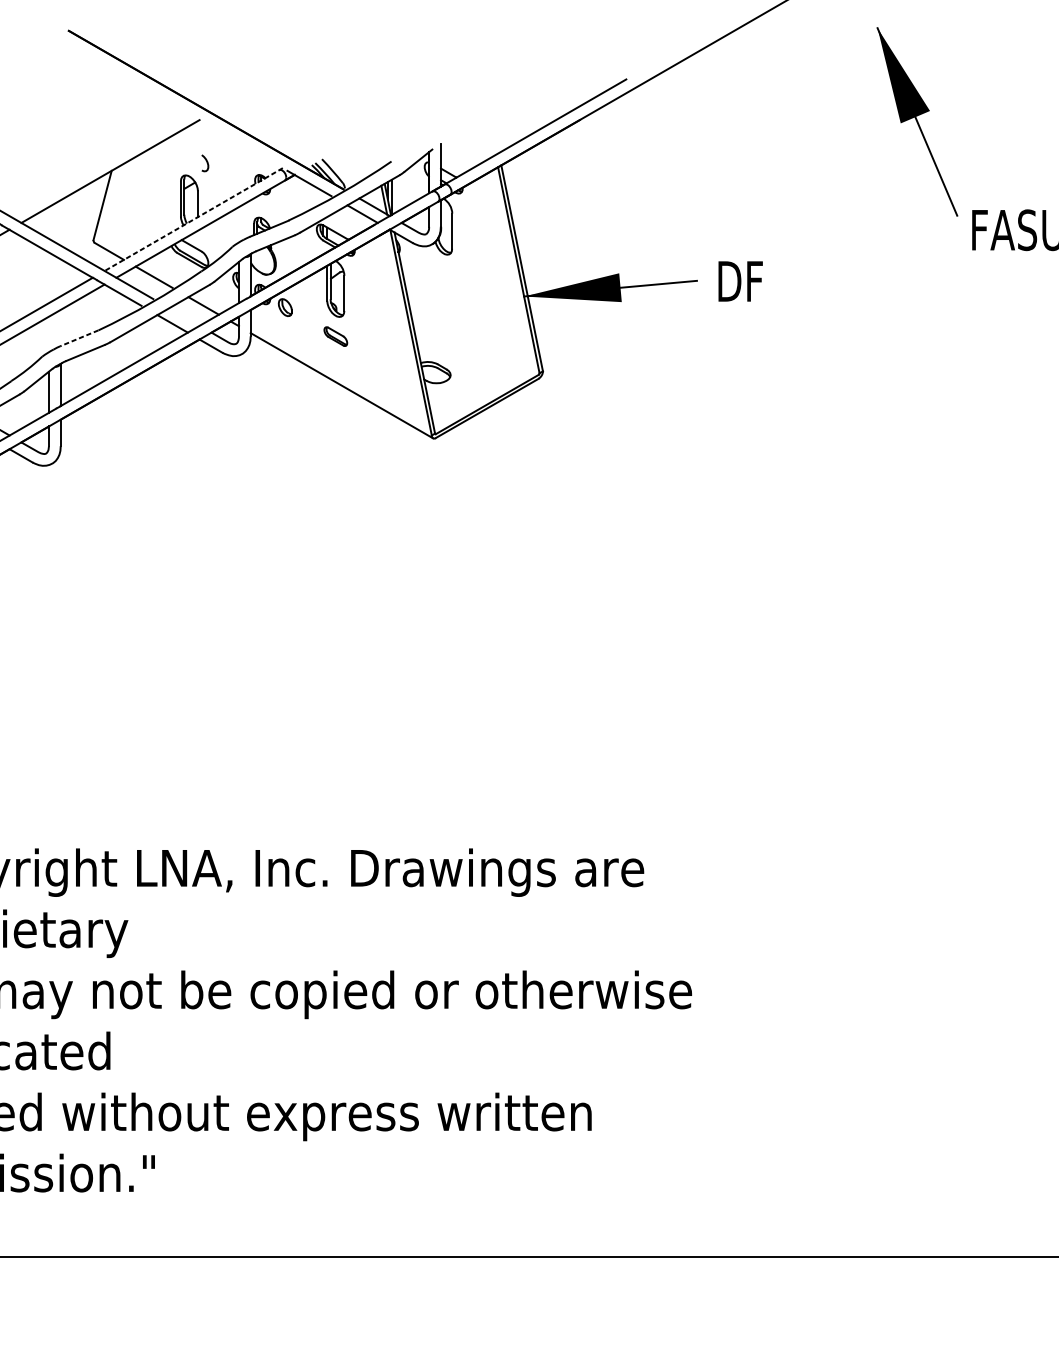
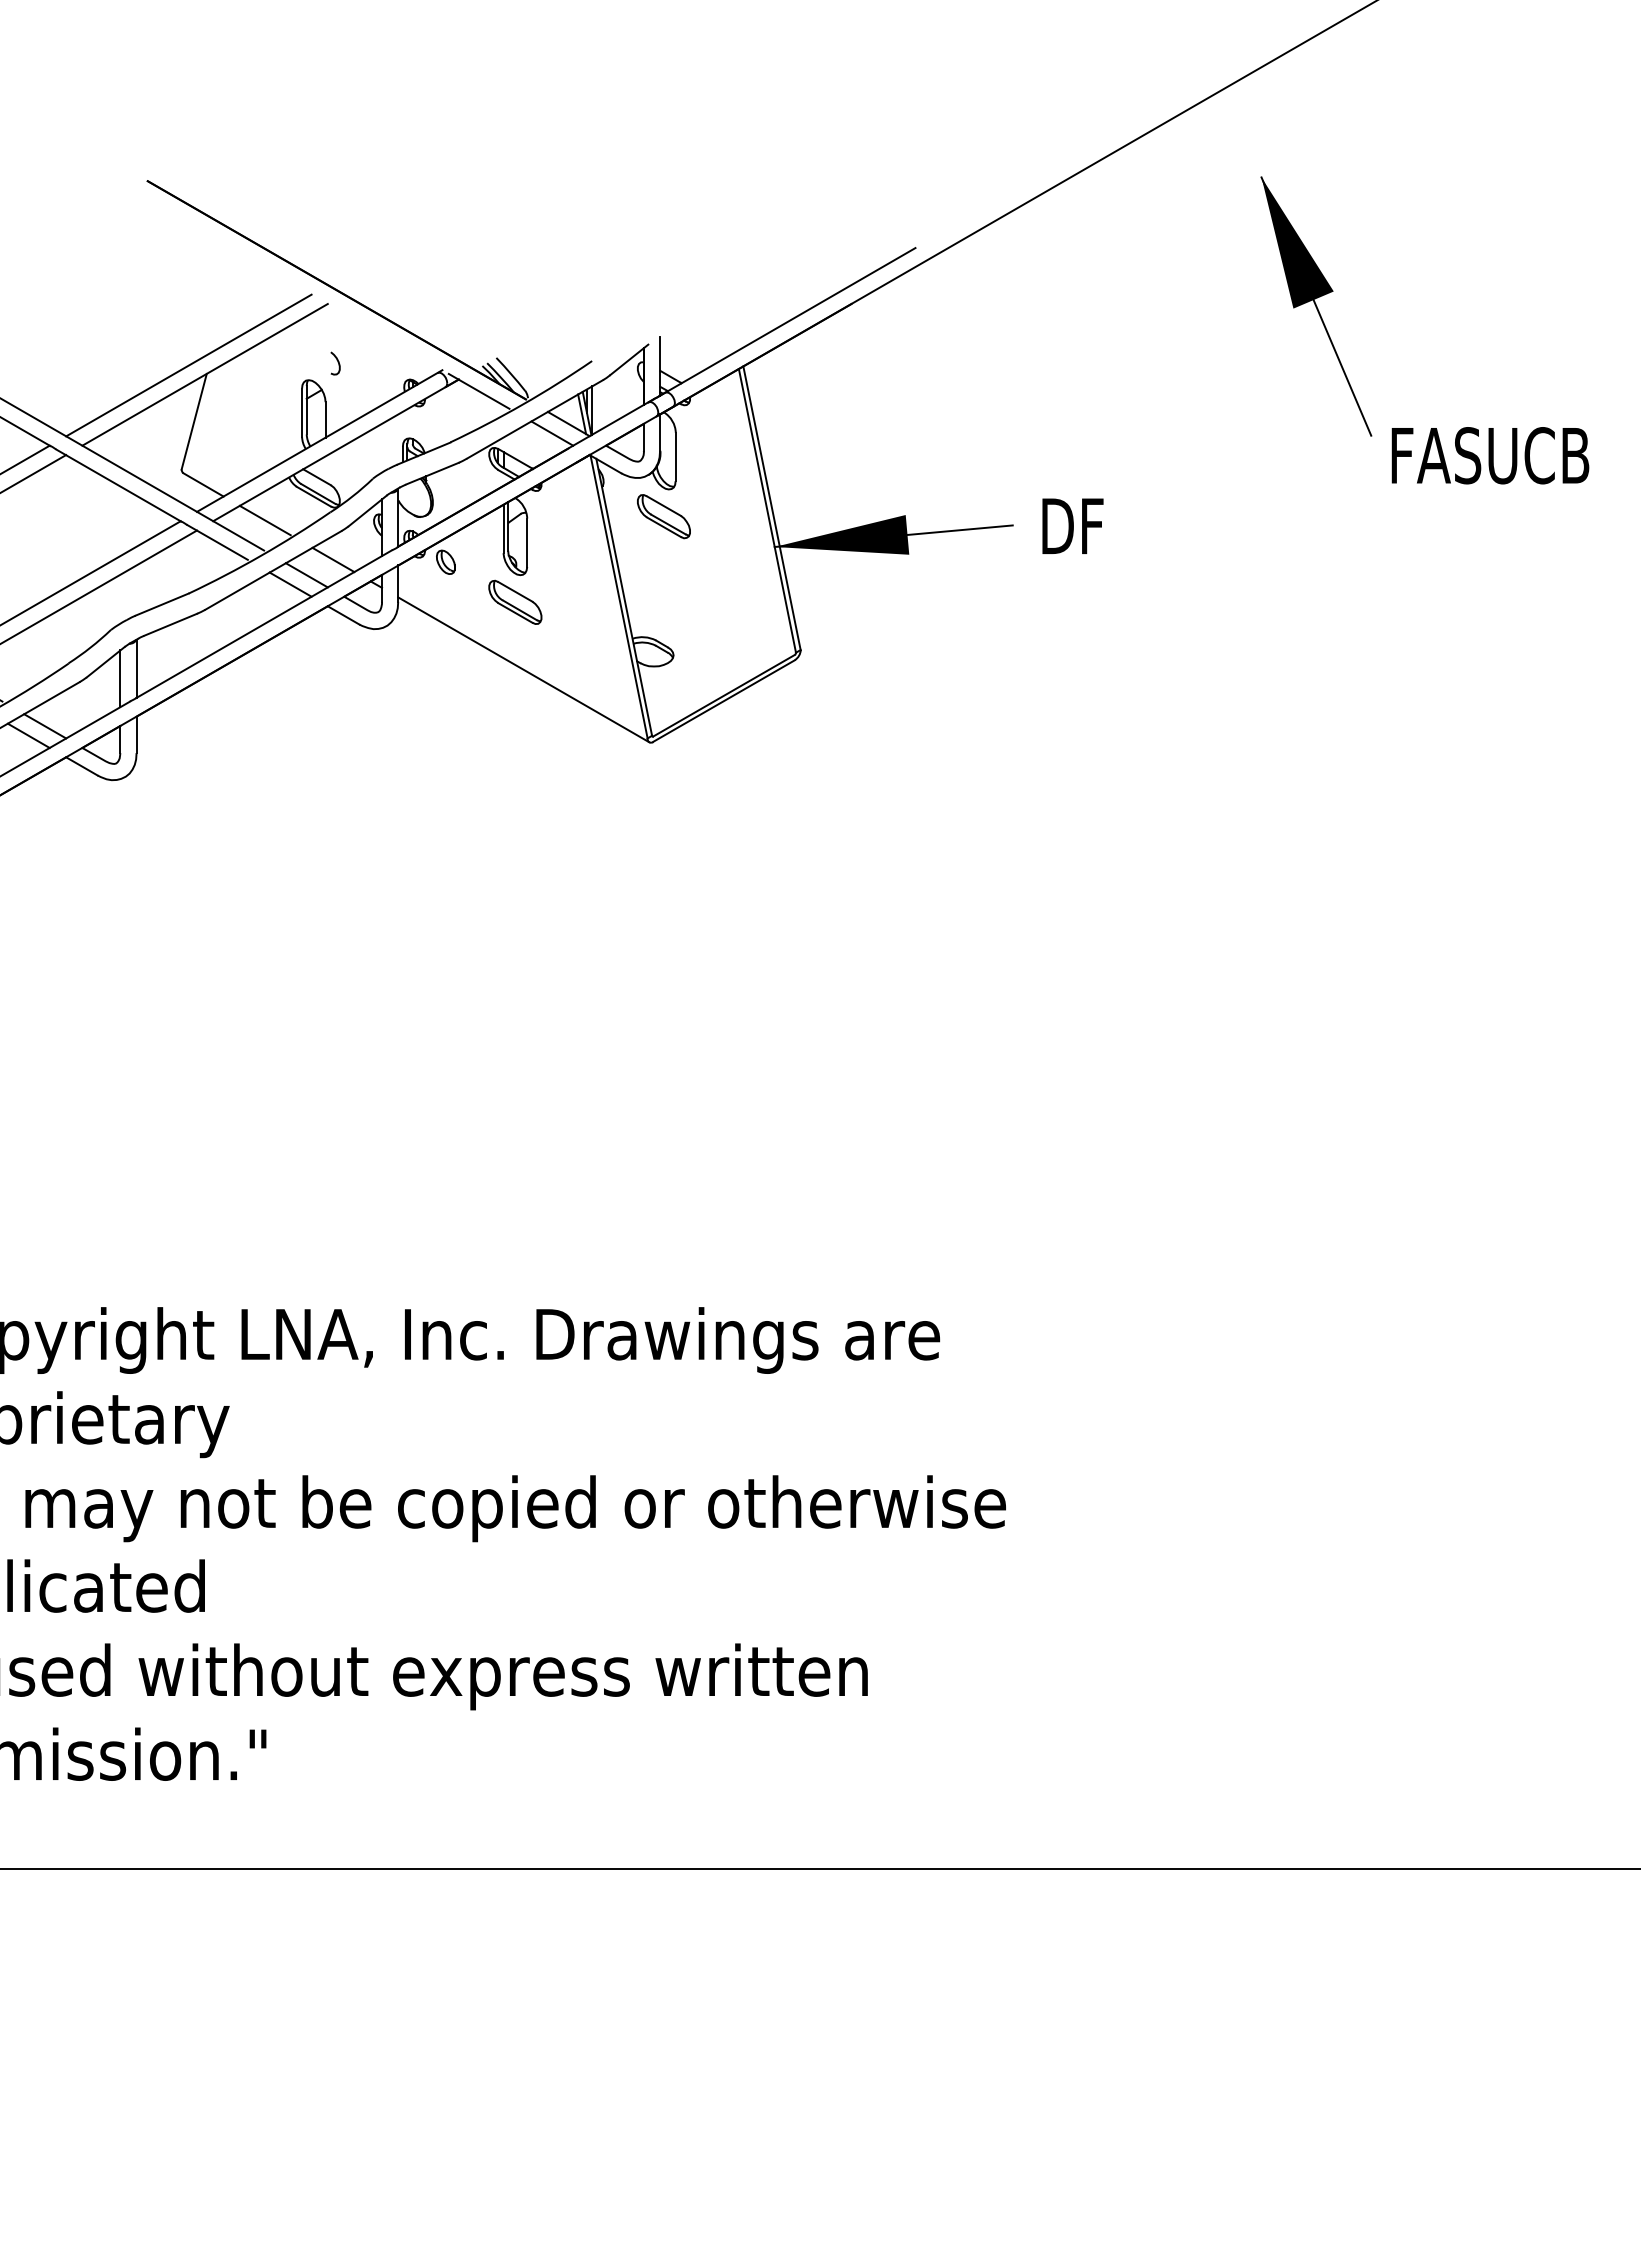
line: (98, 164) -> (188, 365), added
line: (193, 219) -> (319, 441), dashed -> solid
part: (443, 274) -> (663, 516), added
line: (184, 317) -> (306, 575), added
part: (335, 336) -> (515, 601), size x1.67
line: (79, 338) -> (162, 604), dashed -> solid

